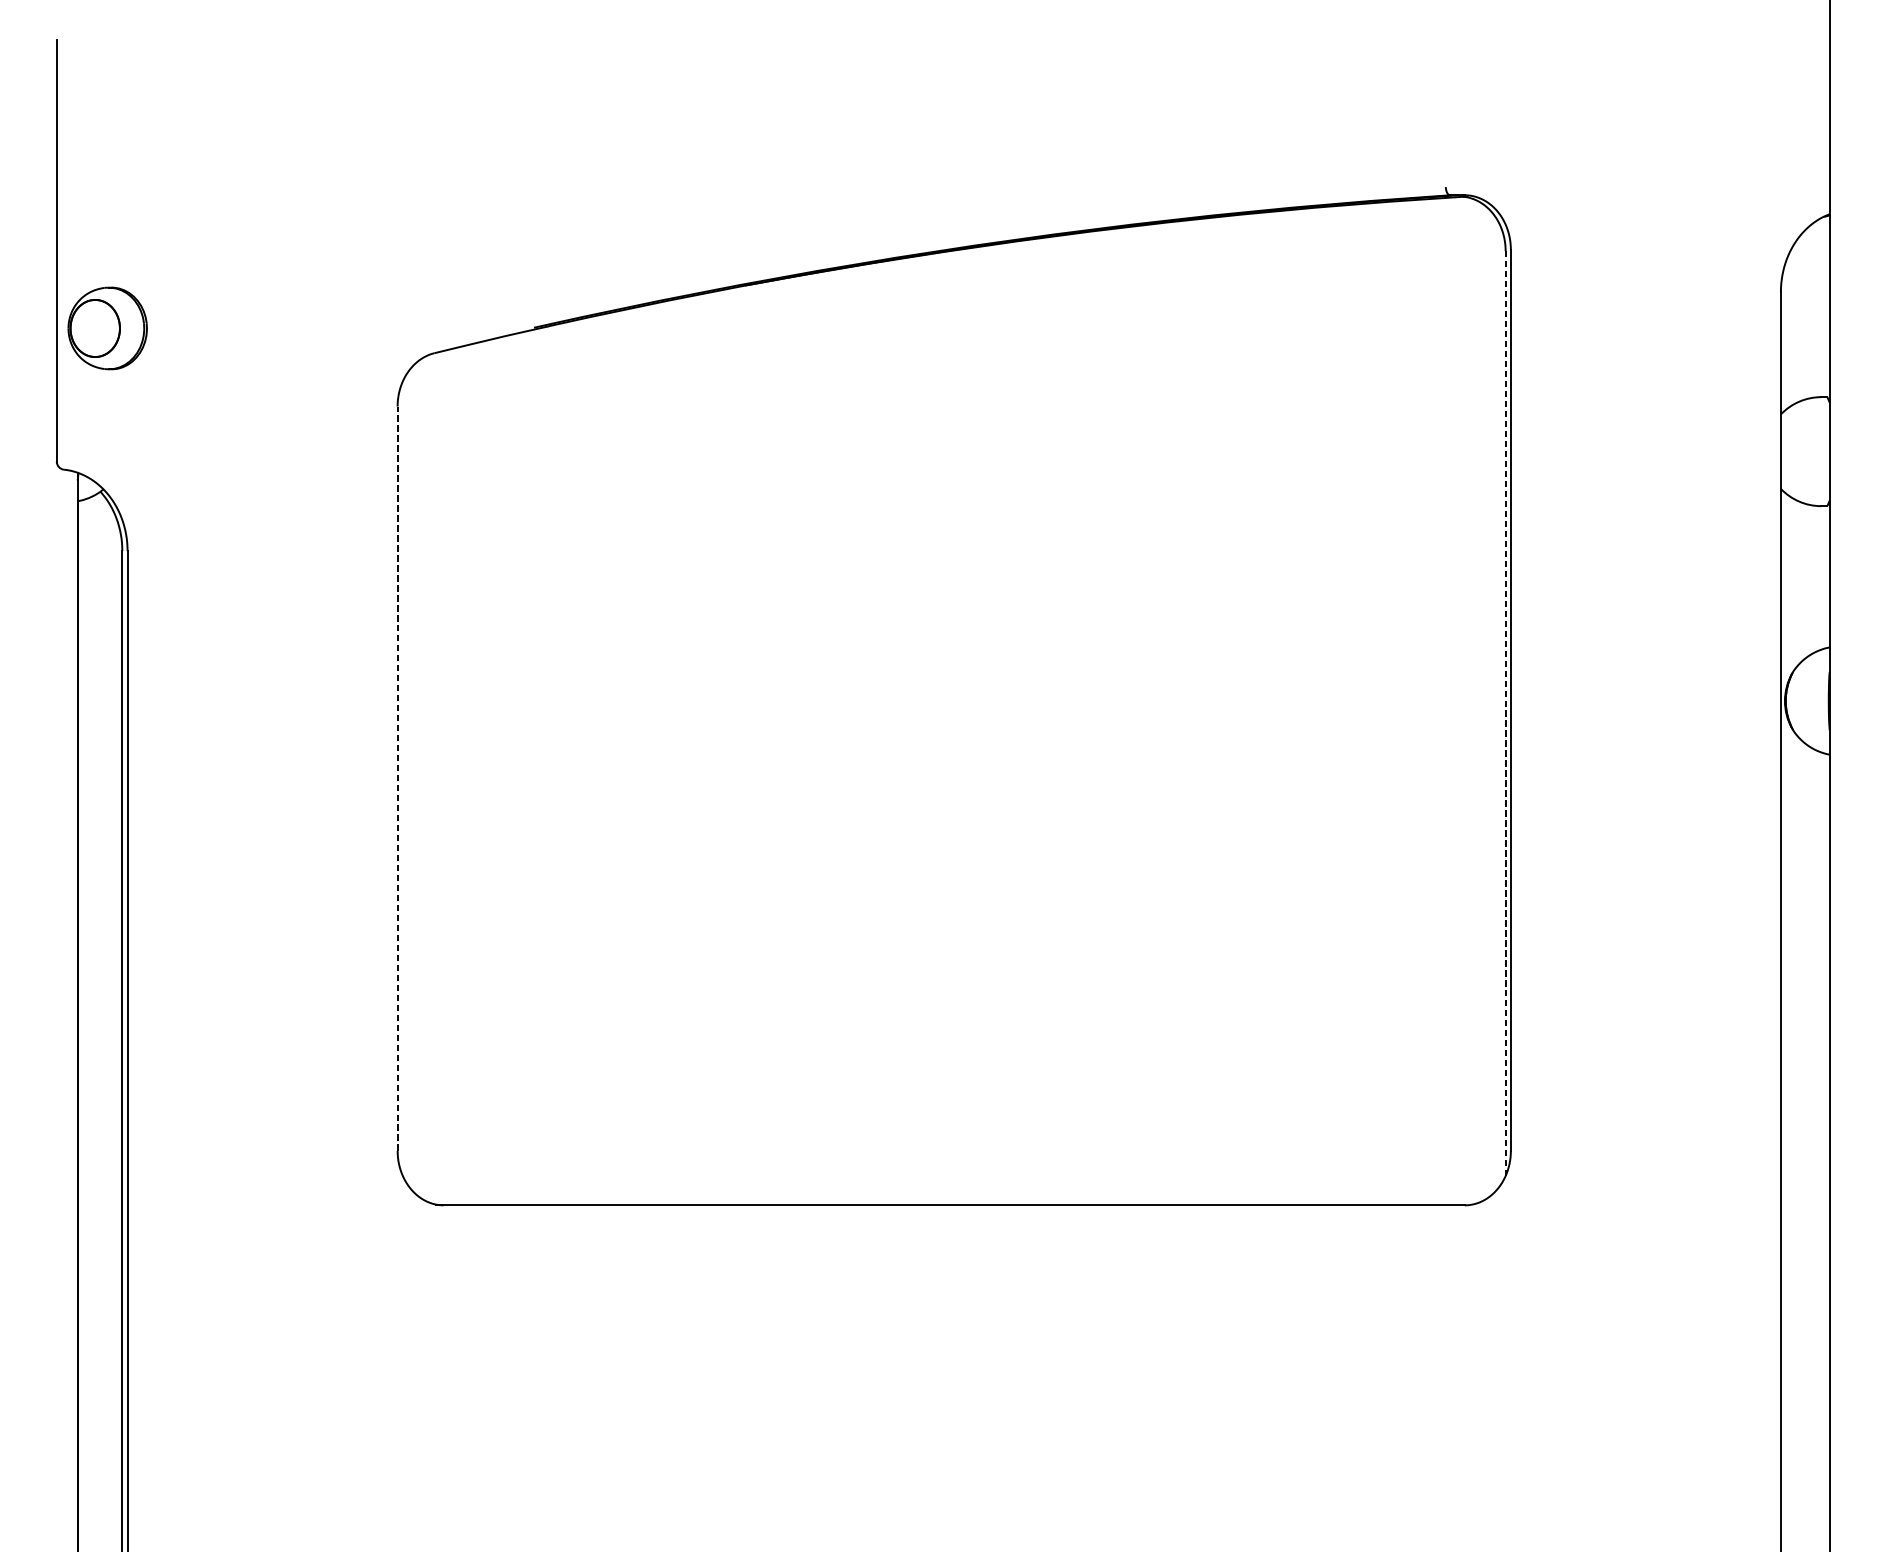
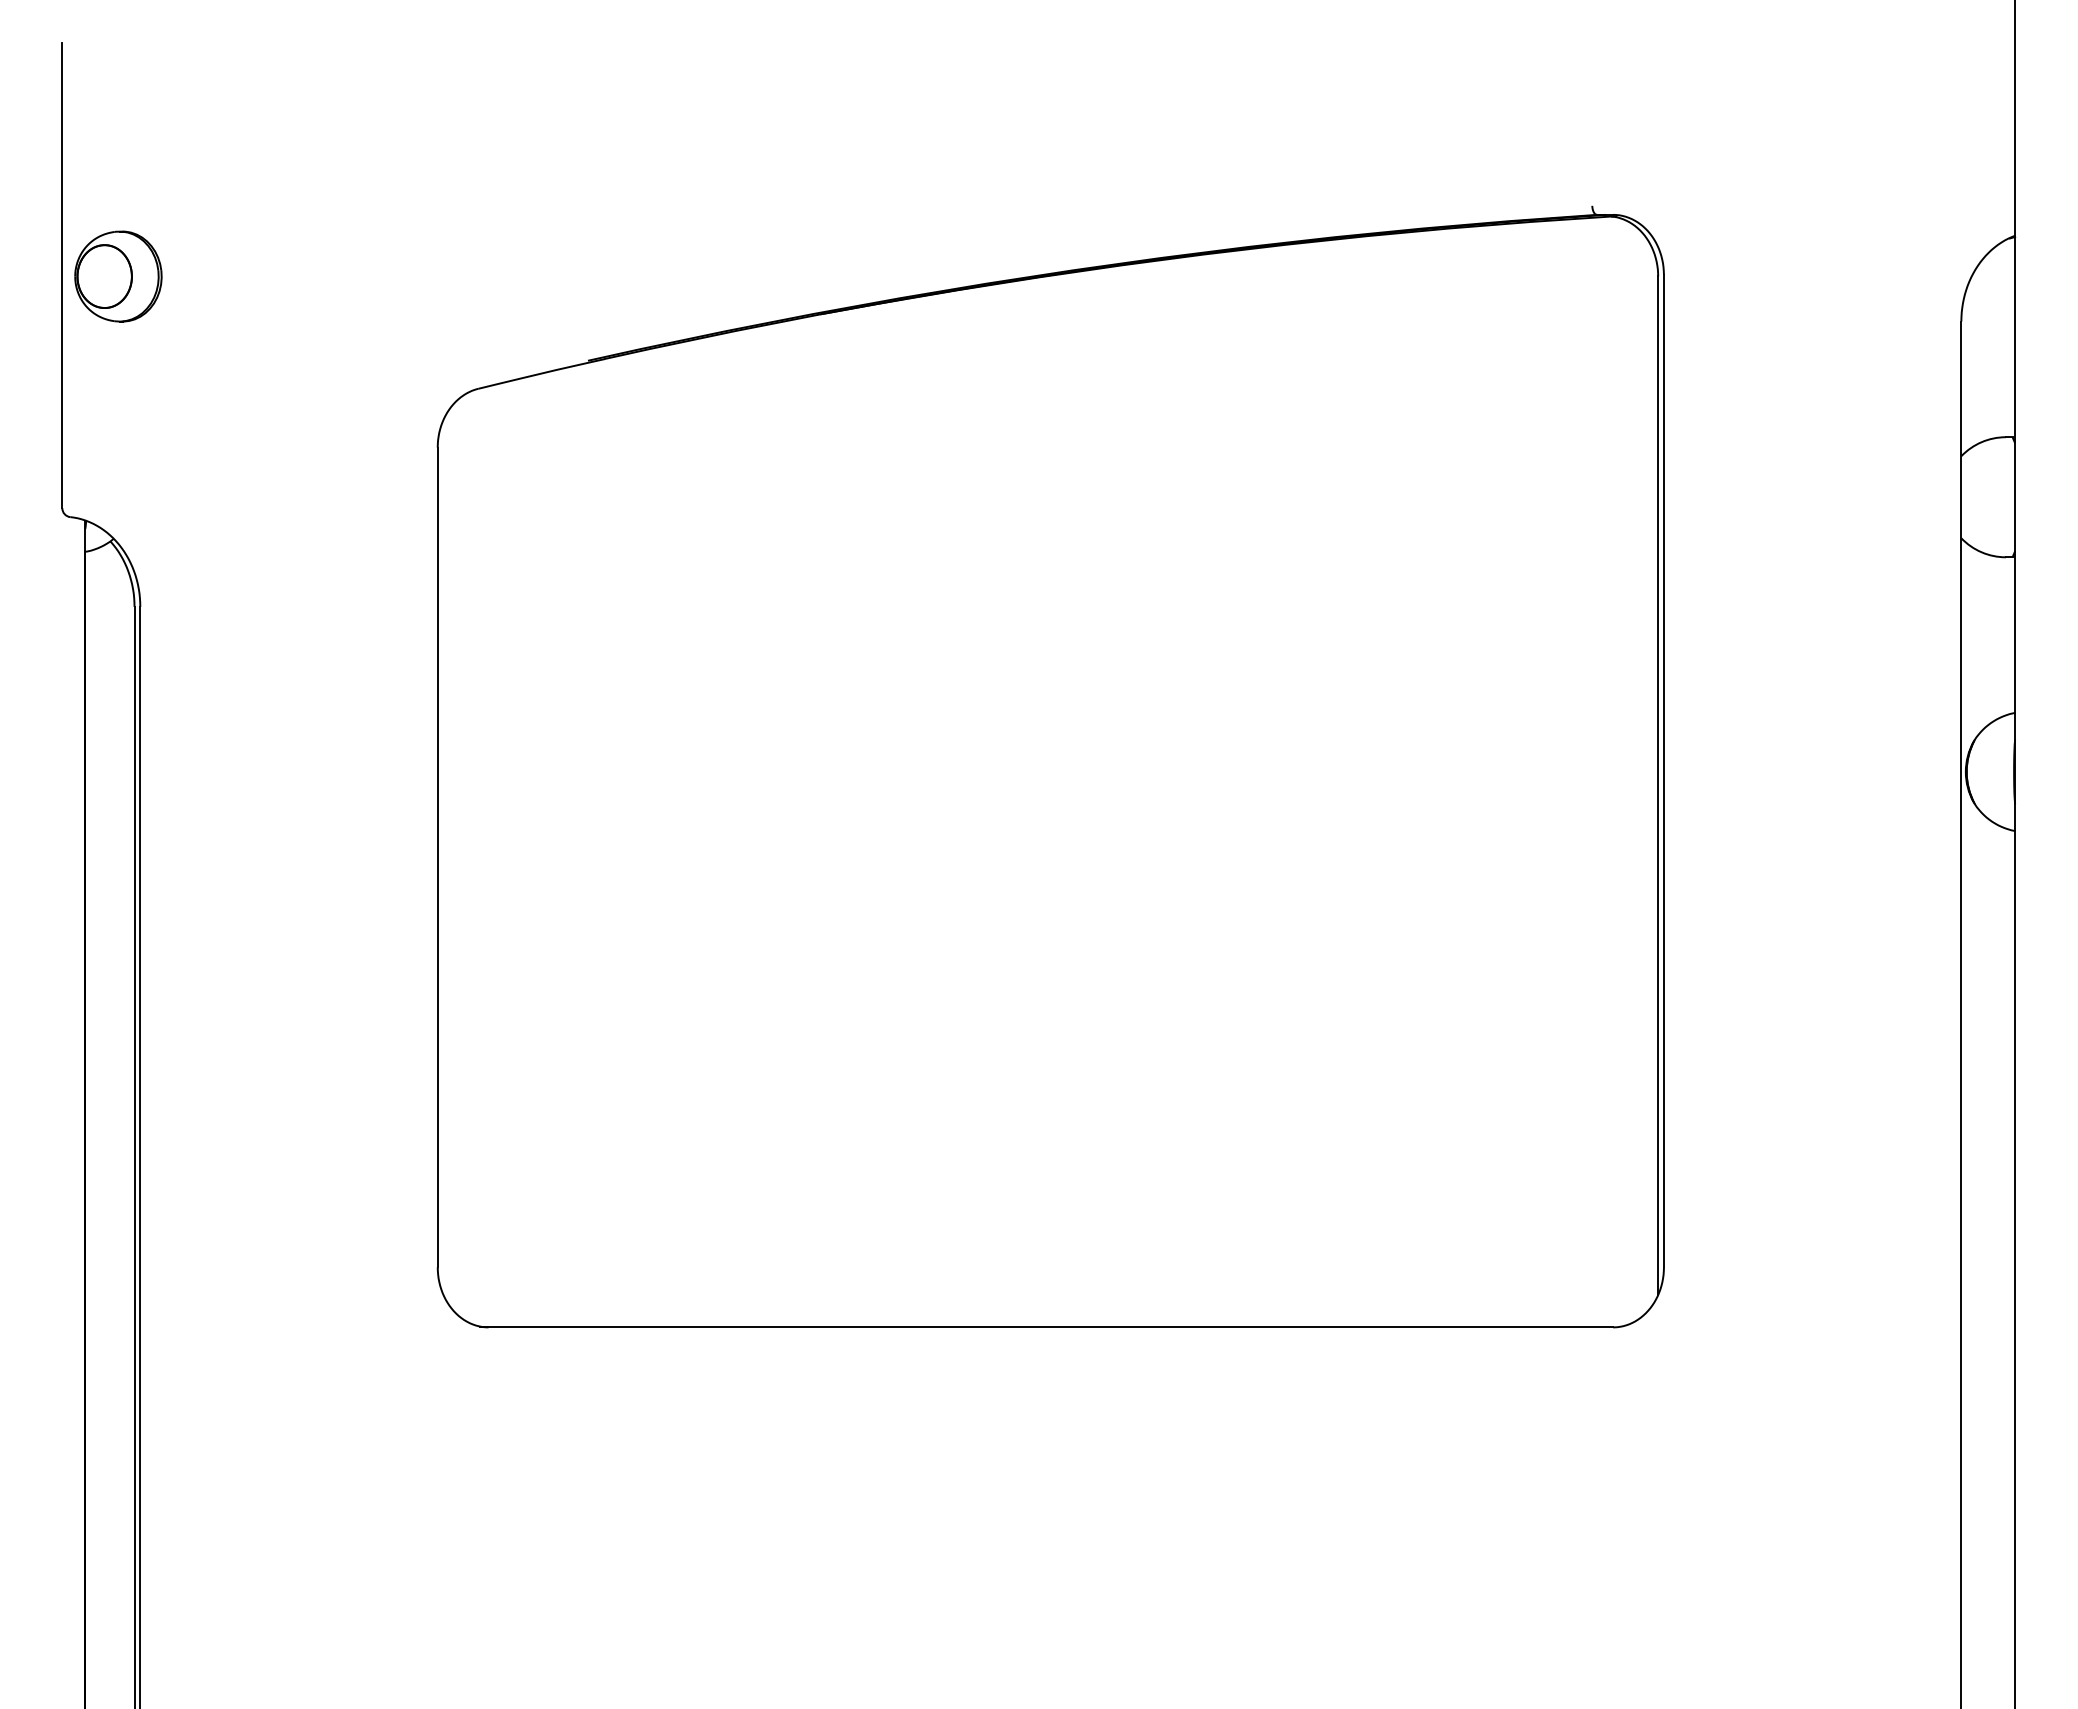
part: (107, 328) -> (118, 276), moved
line: (1505, 714) -> (1658, 786), dashed -> solid
line: (397, 778) -> (437, 857), dashed -> solid

